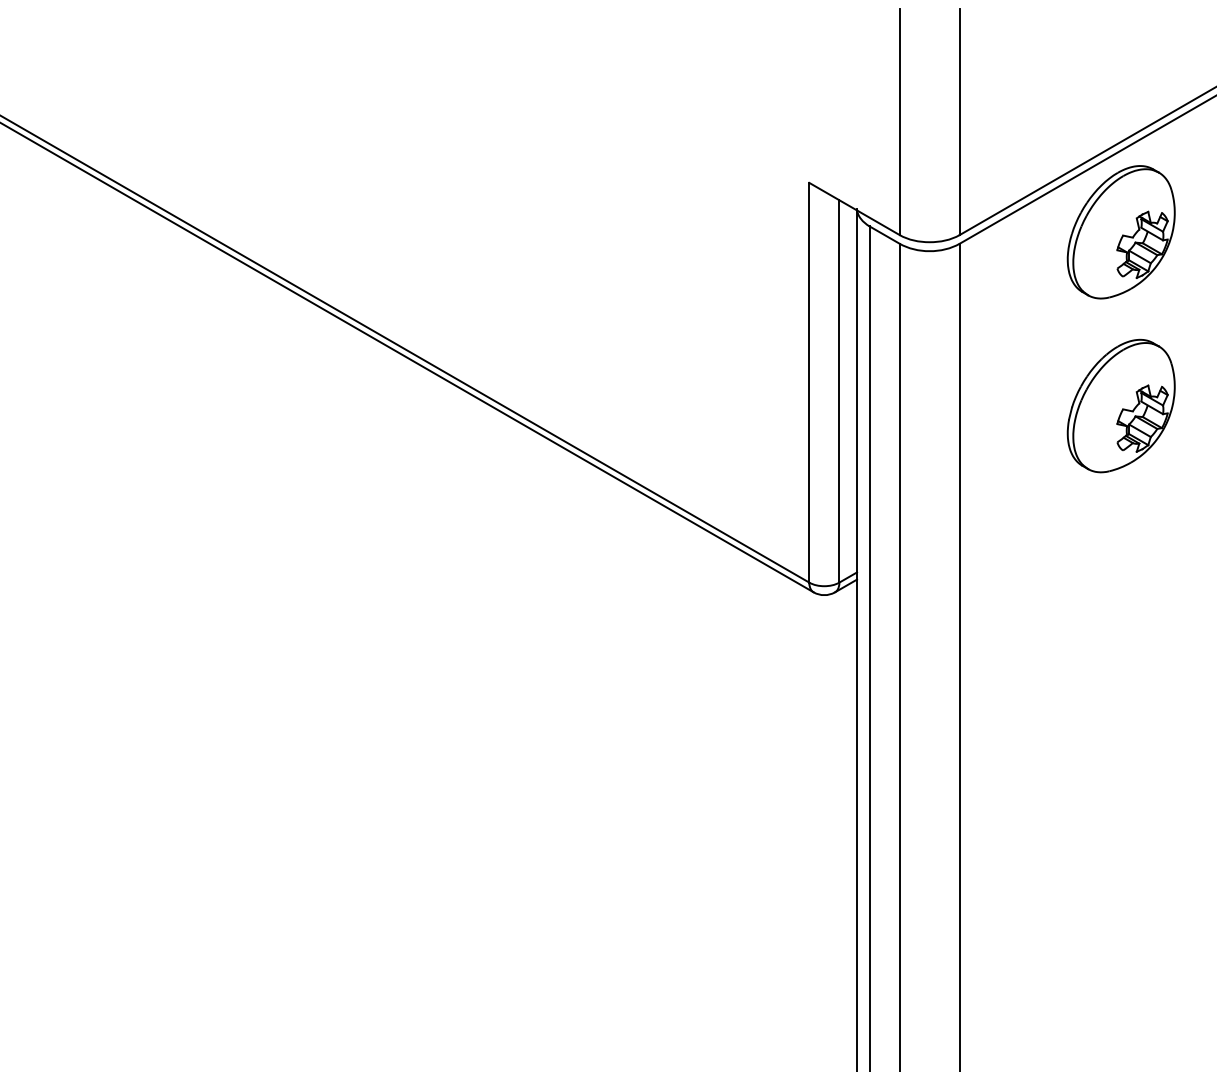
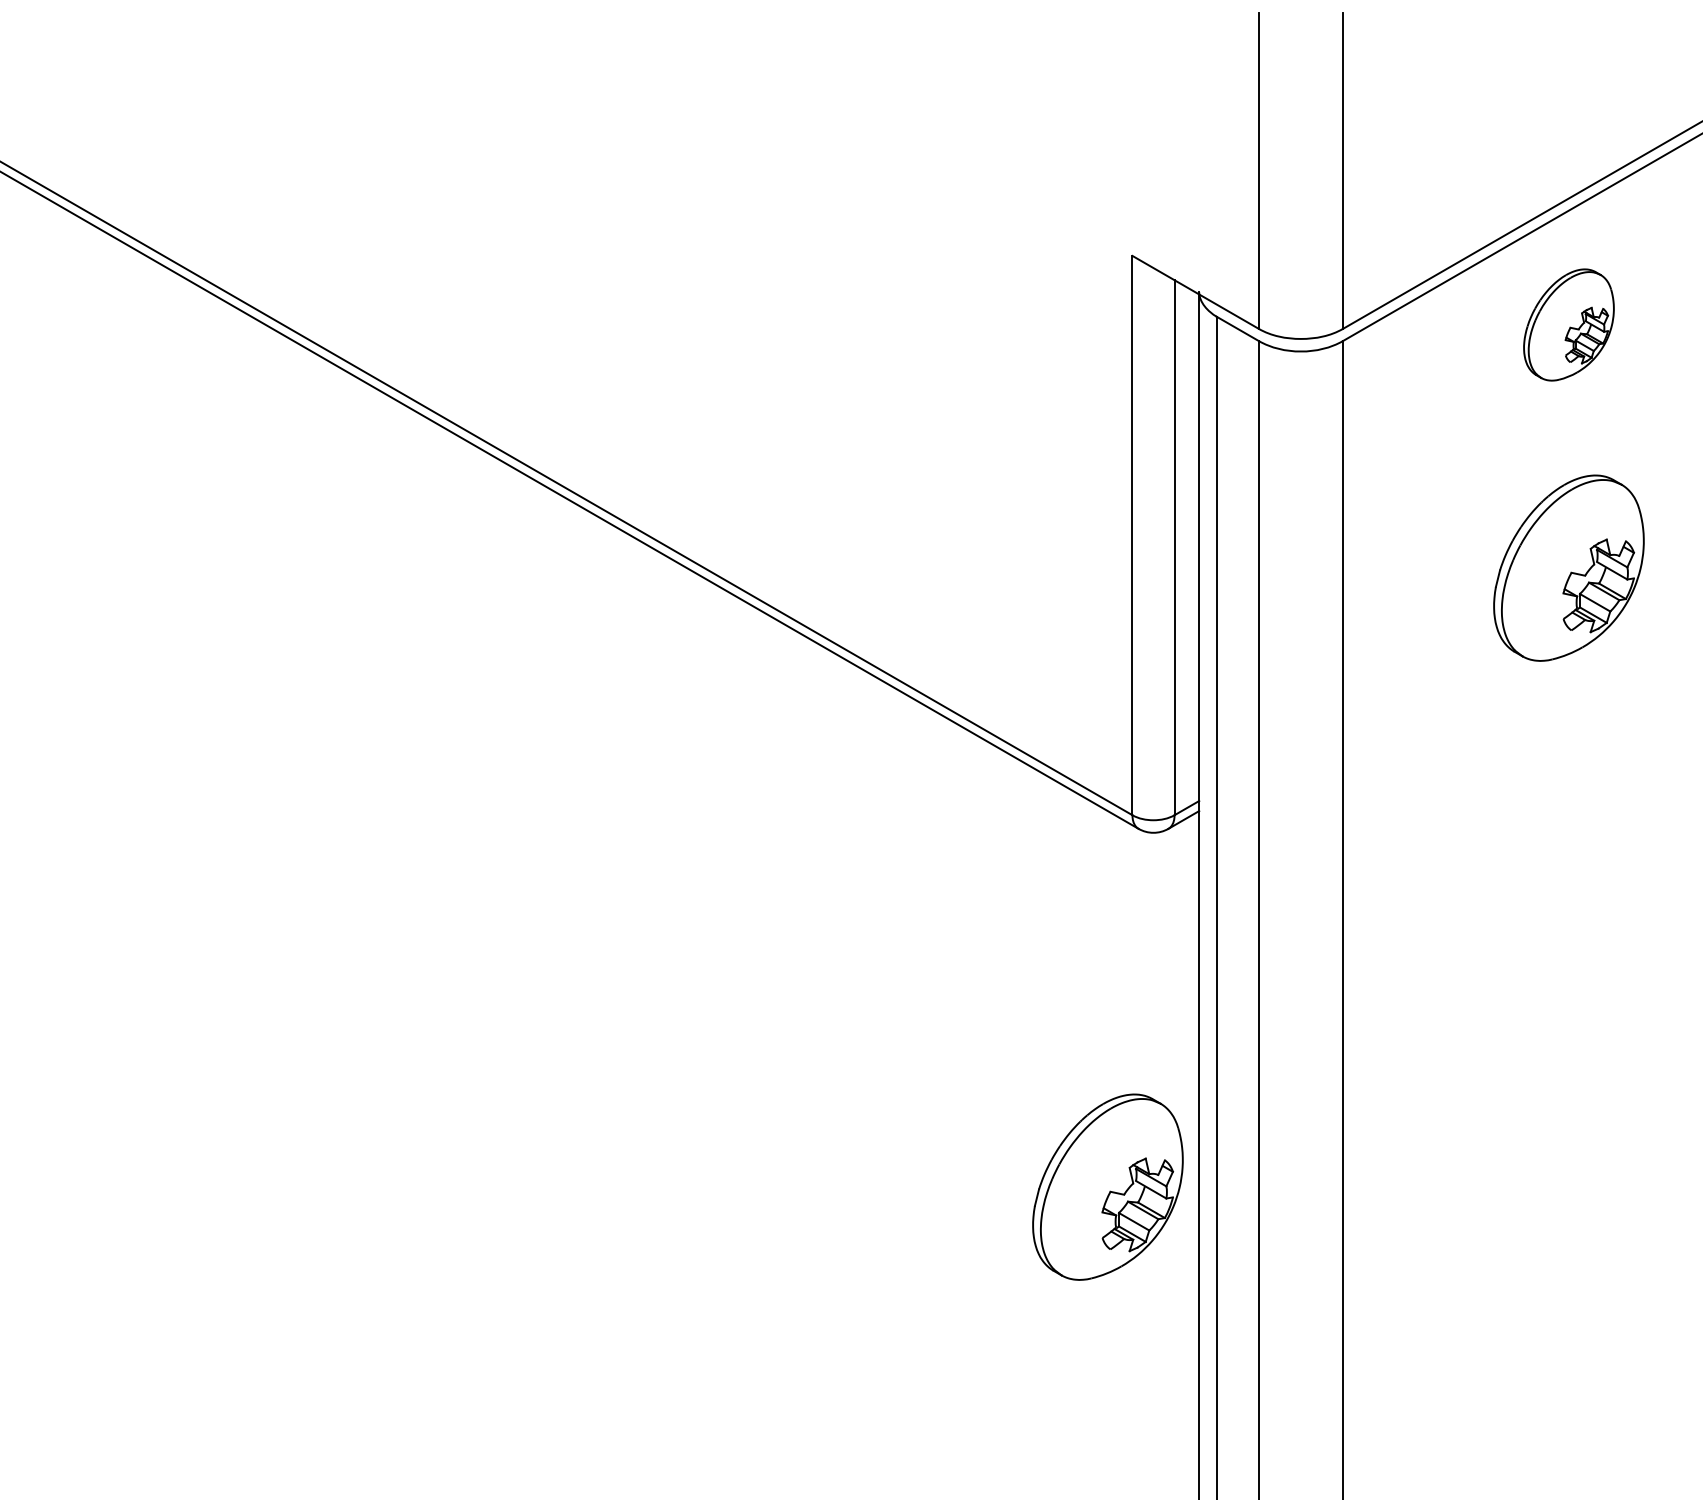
part: (1120, 231) -> (1568, 324), size x0.6
part: (791, 847) -> (1107, 1186), added

